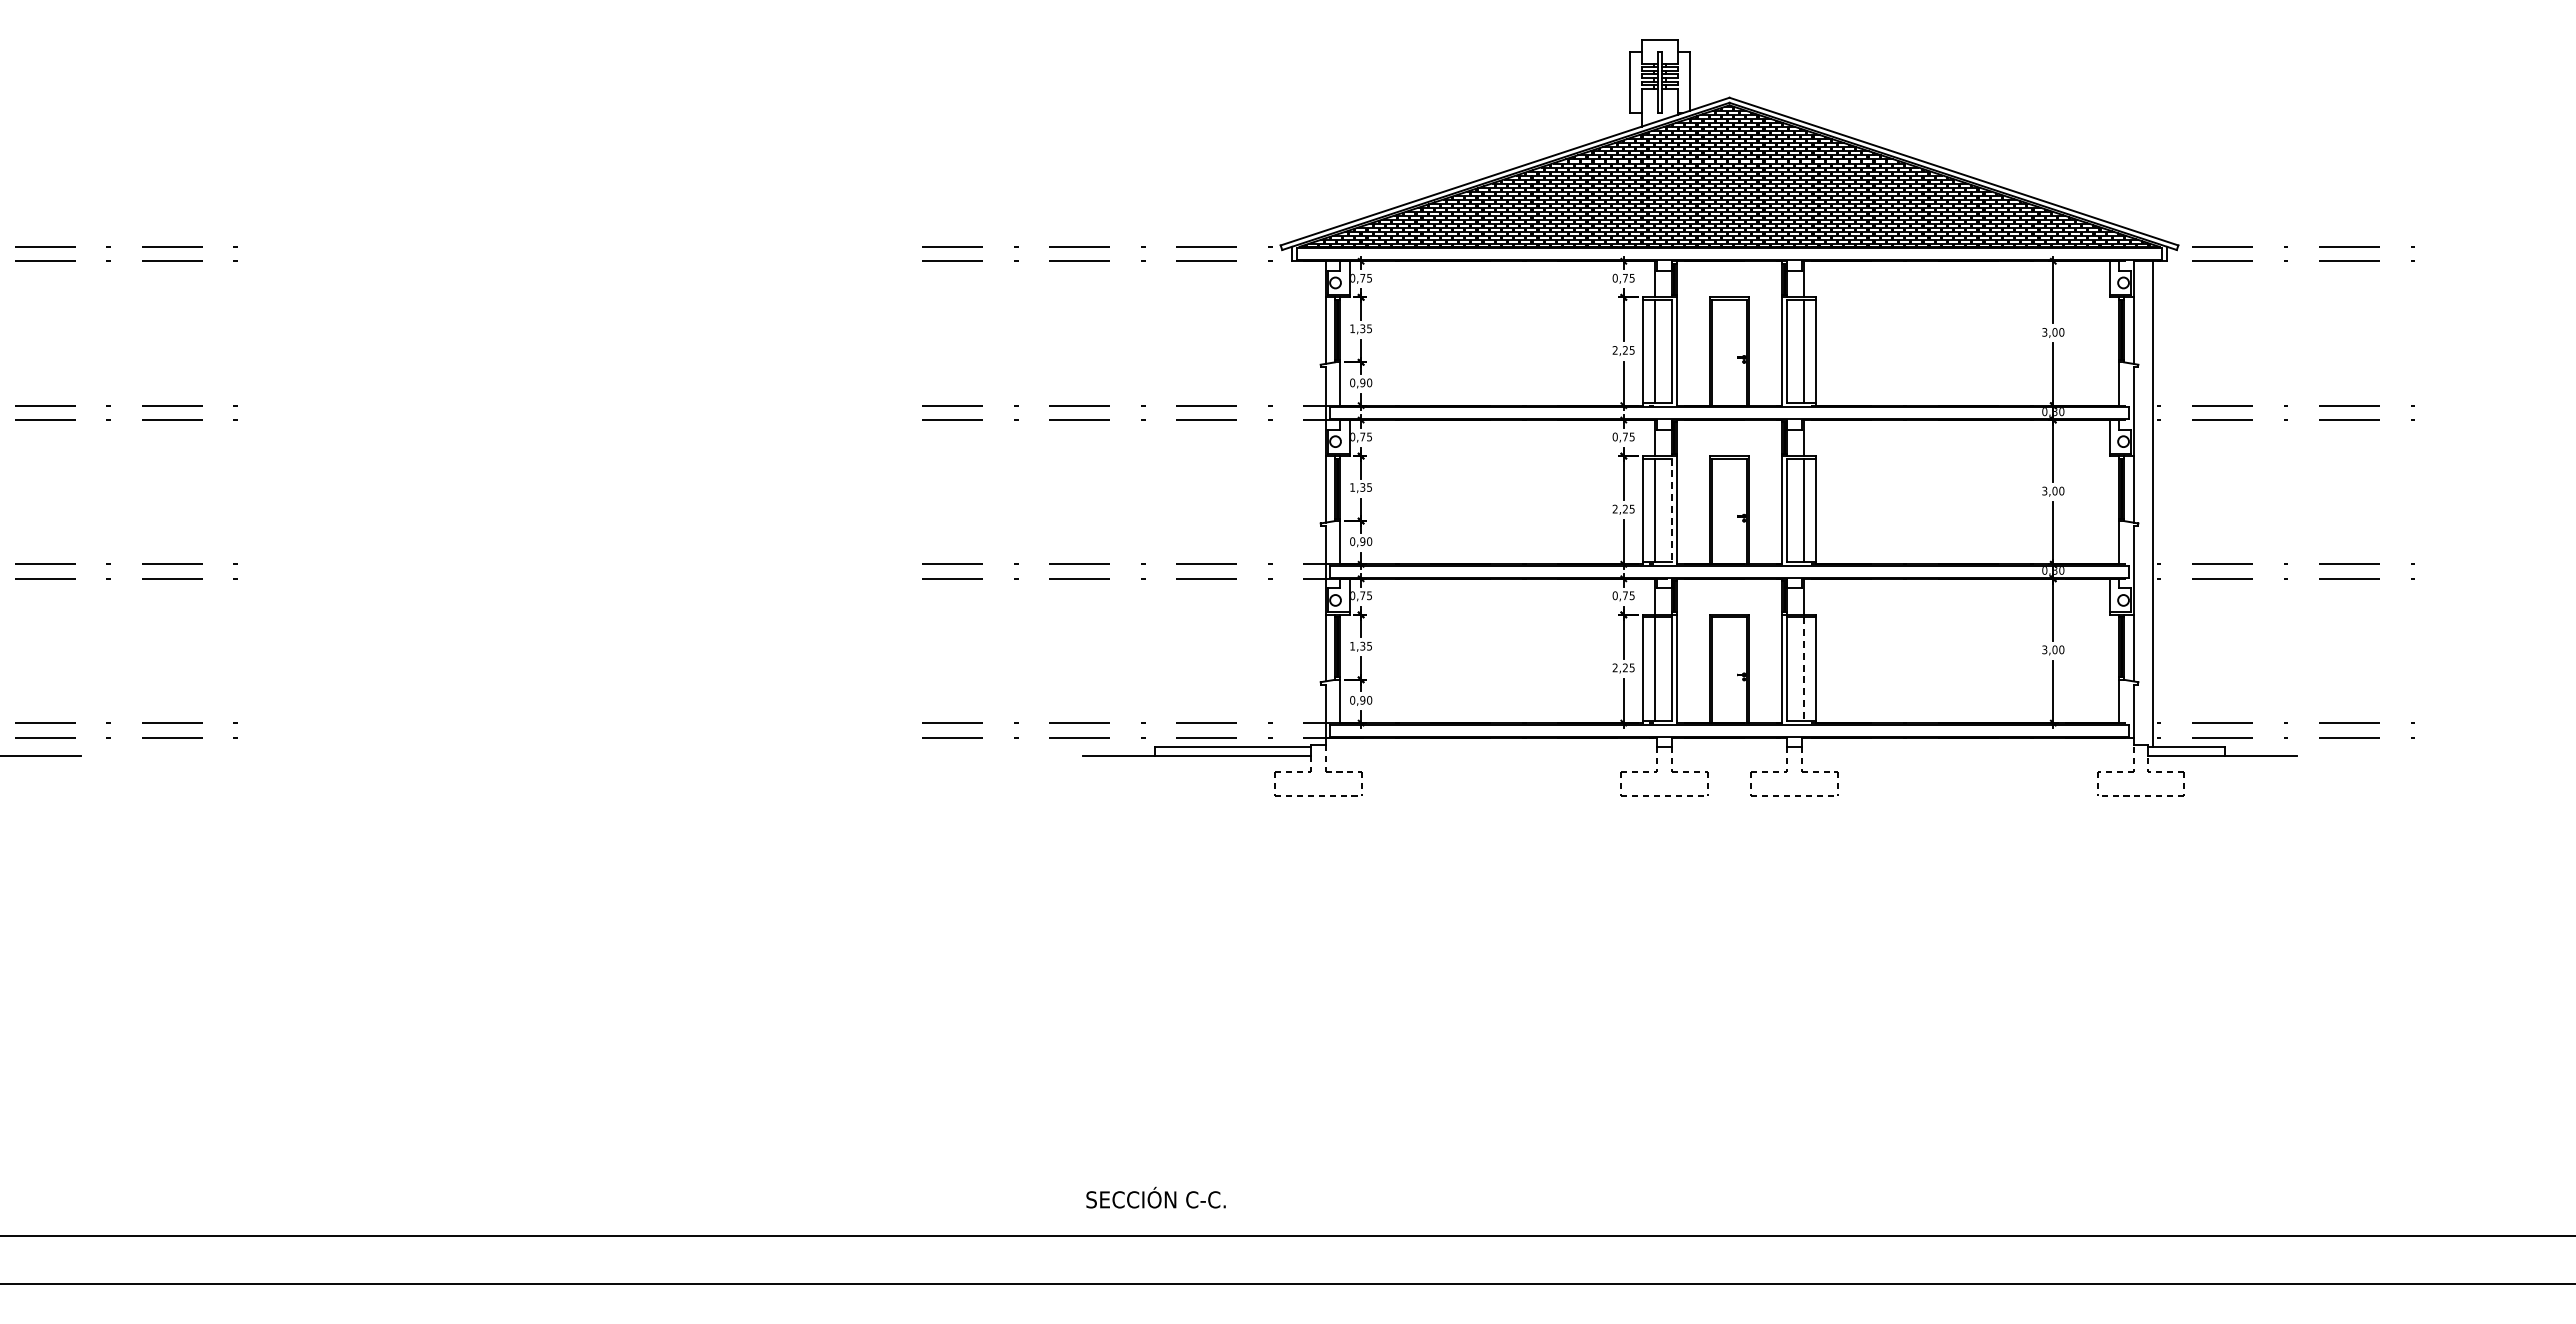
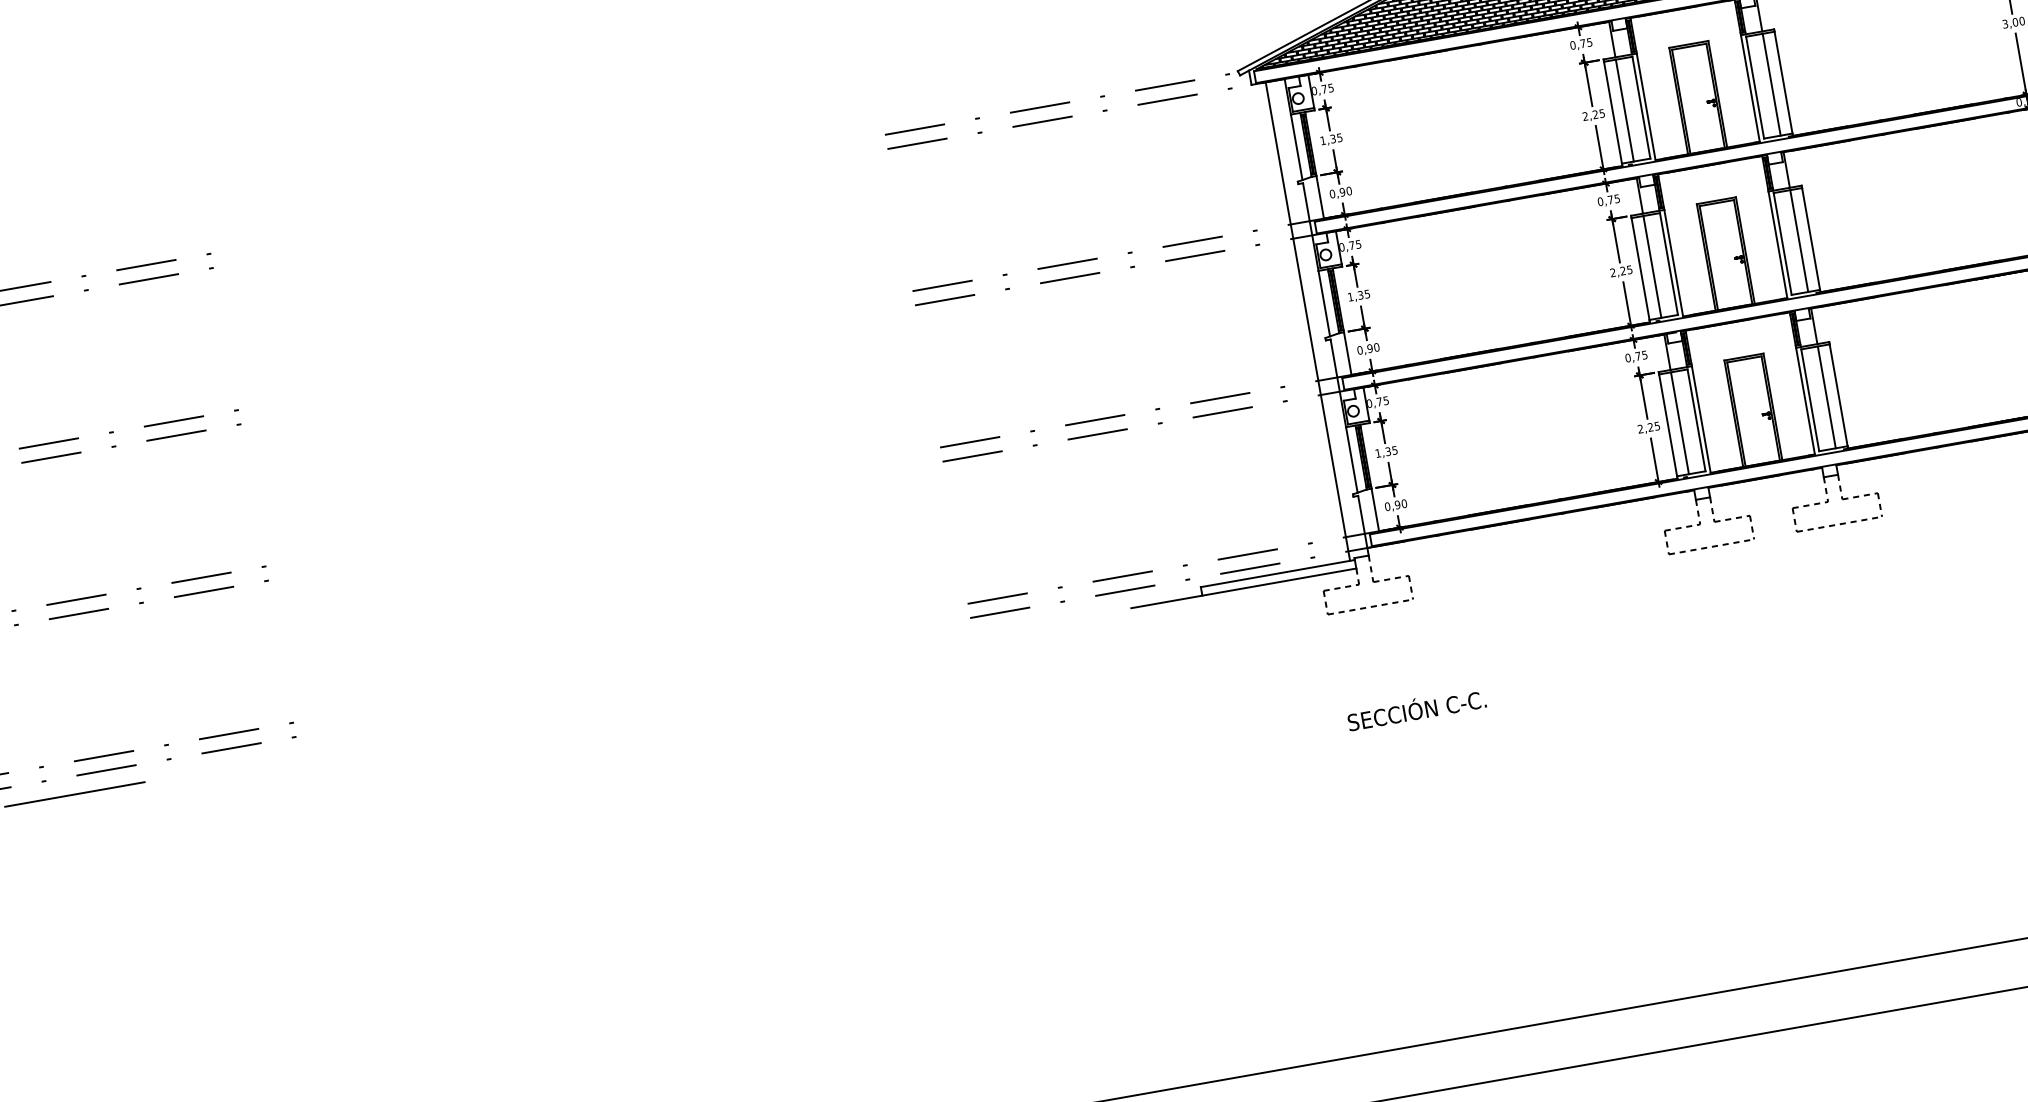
line: (1306, 504) -> (1308, 321), added
line: (1671, 510) -> (1668, 264), dashed -> solid
line: (1804, 668) -> (1827, 396), dashed -> solid
text: (1155, 1197) -> (1416, 708), moved

